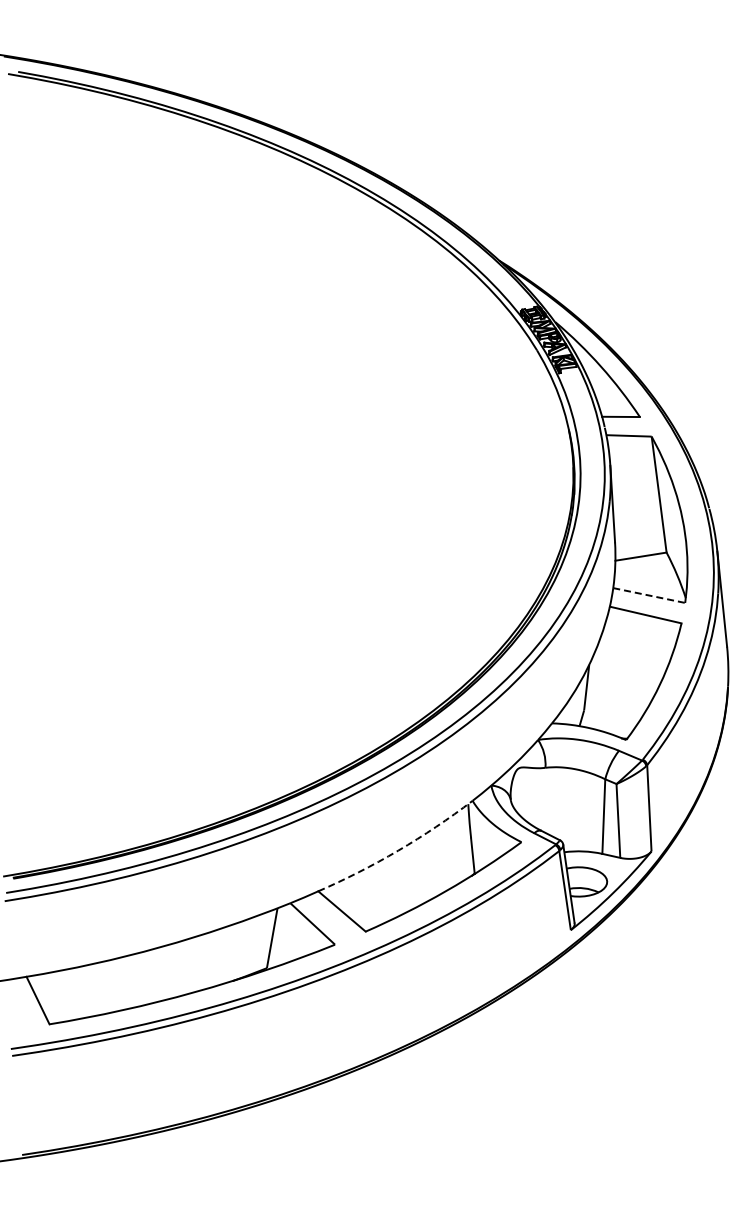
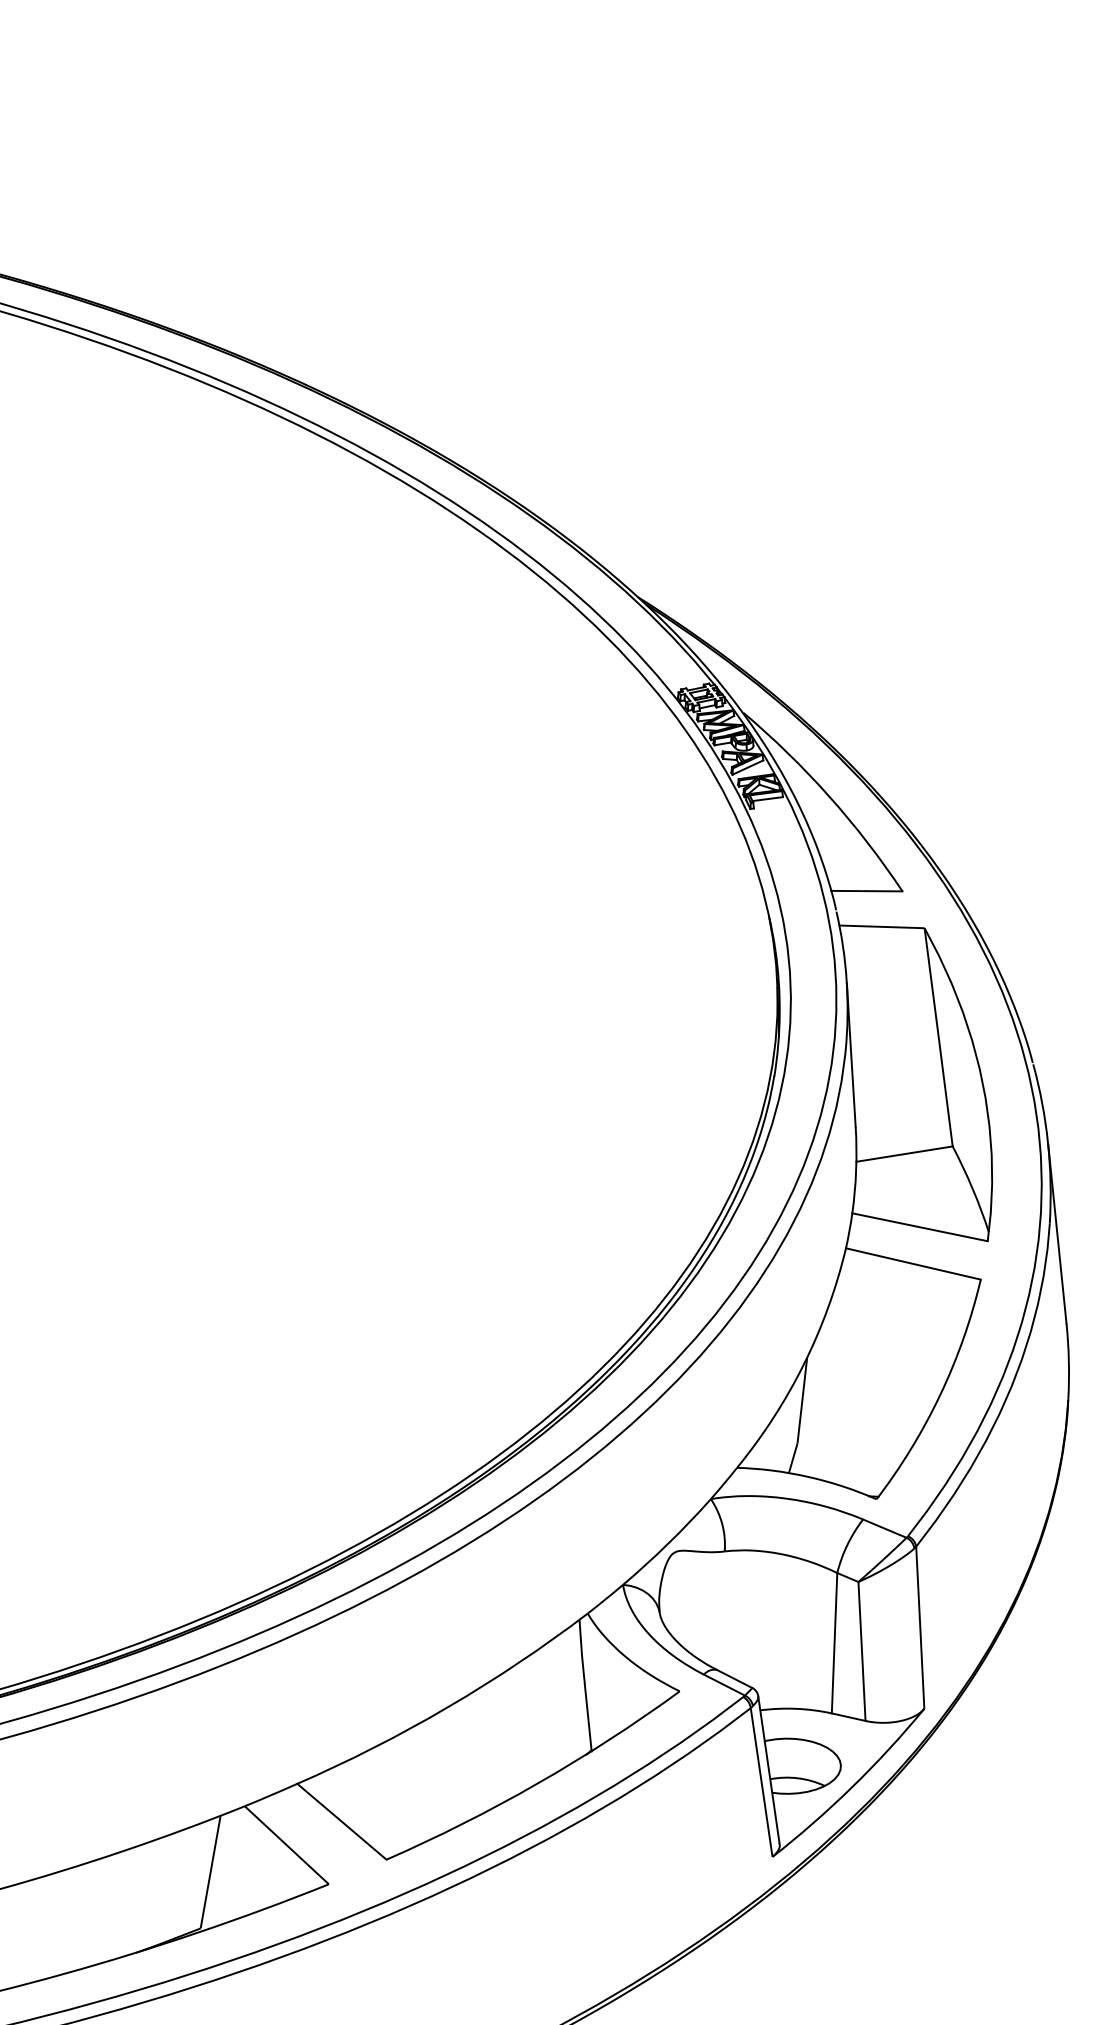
line: (649, 595) -> (920, 1227), dashed -> solid
arc: (398, 850) -> (448, 1707), dashed -> solid

